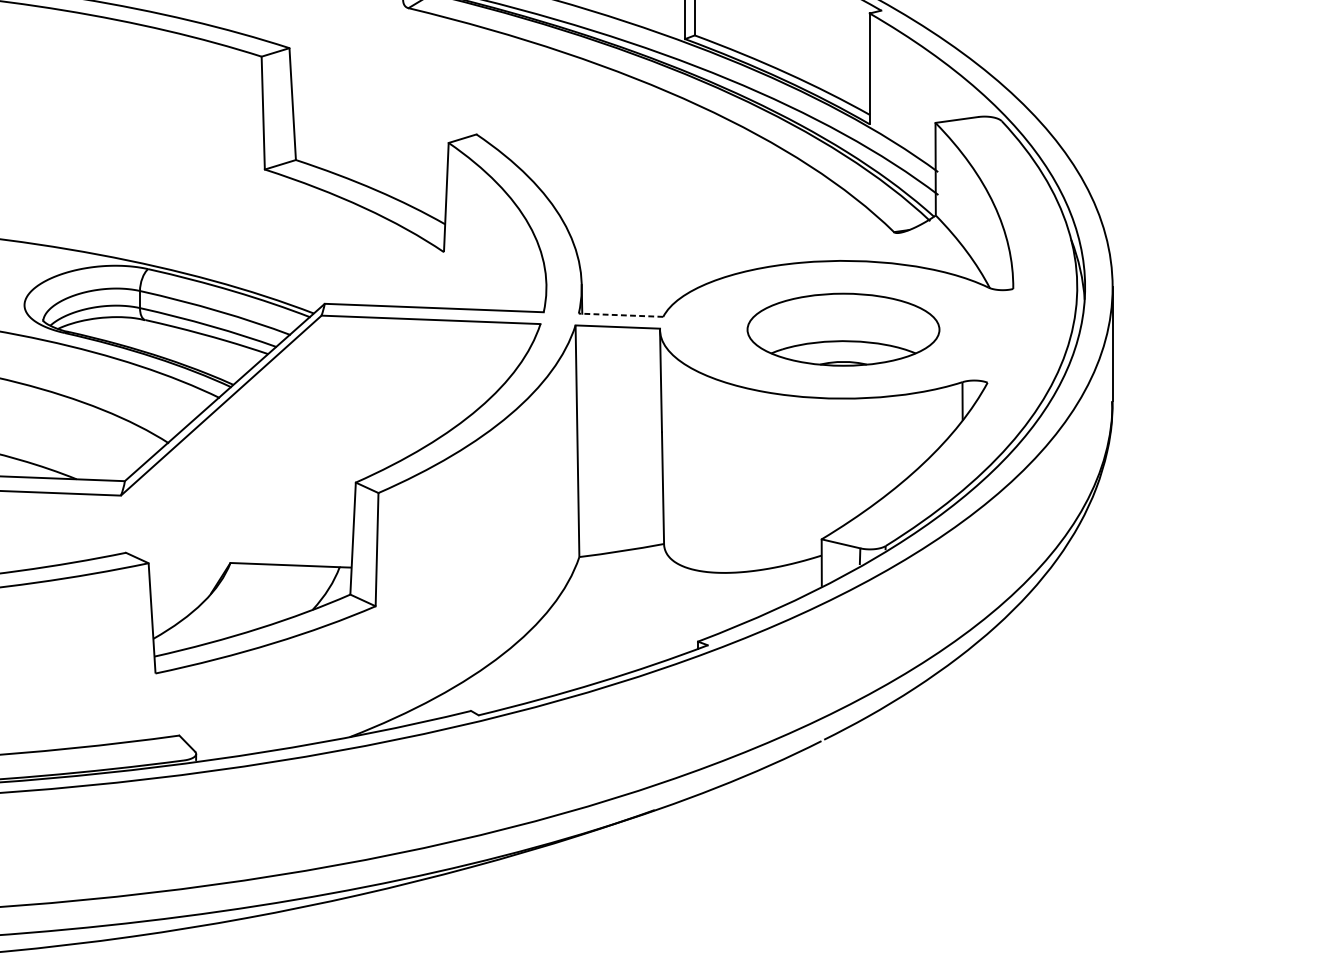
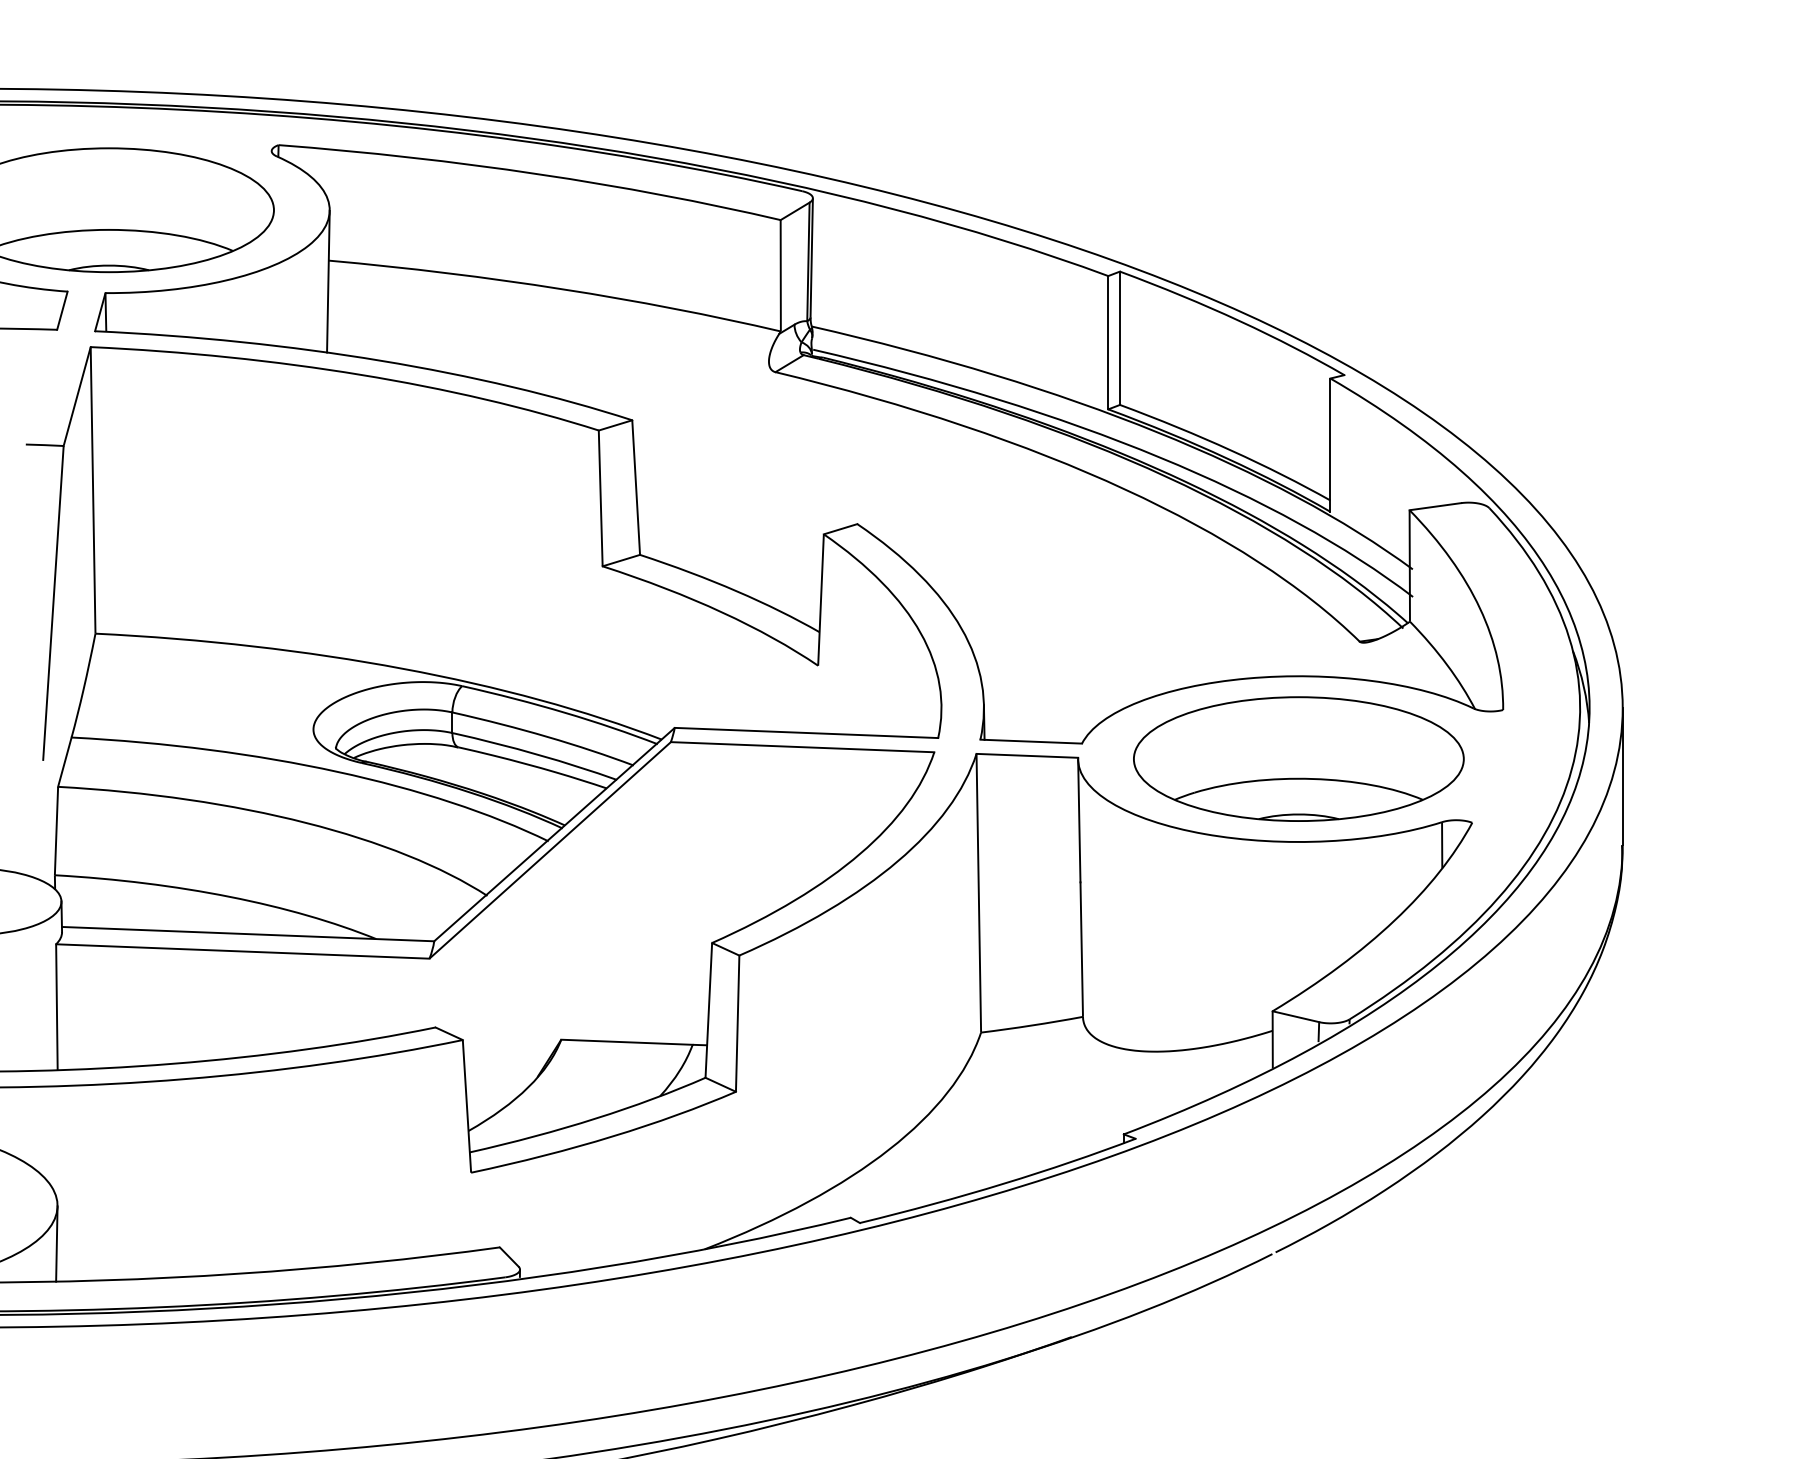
line: (621, 315) -> (1031, 741), dashed -> solid
part: (843, 329) -> (1298, 758), size x1.43

